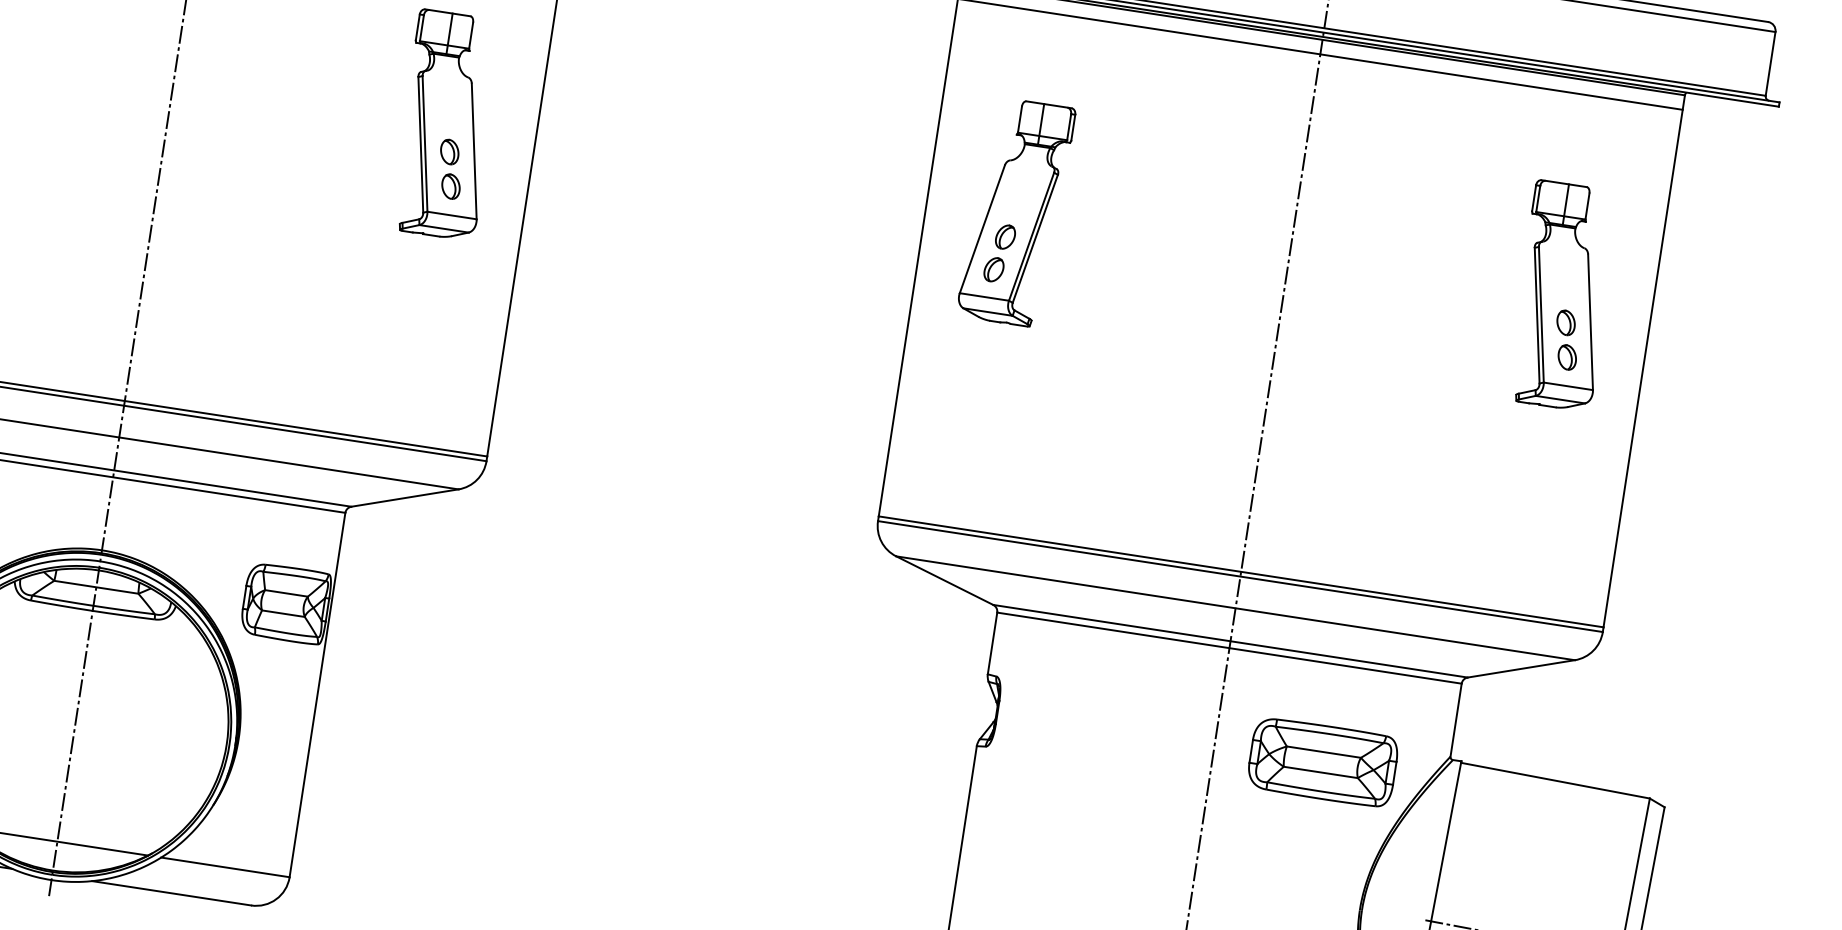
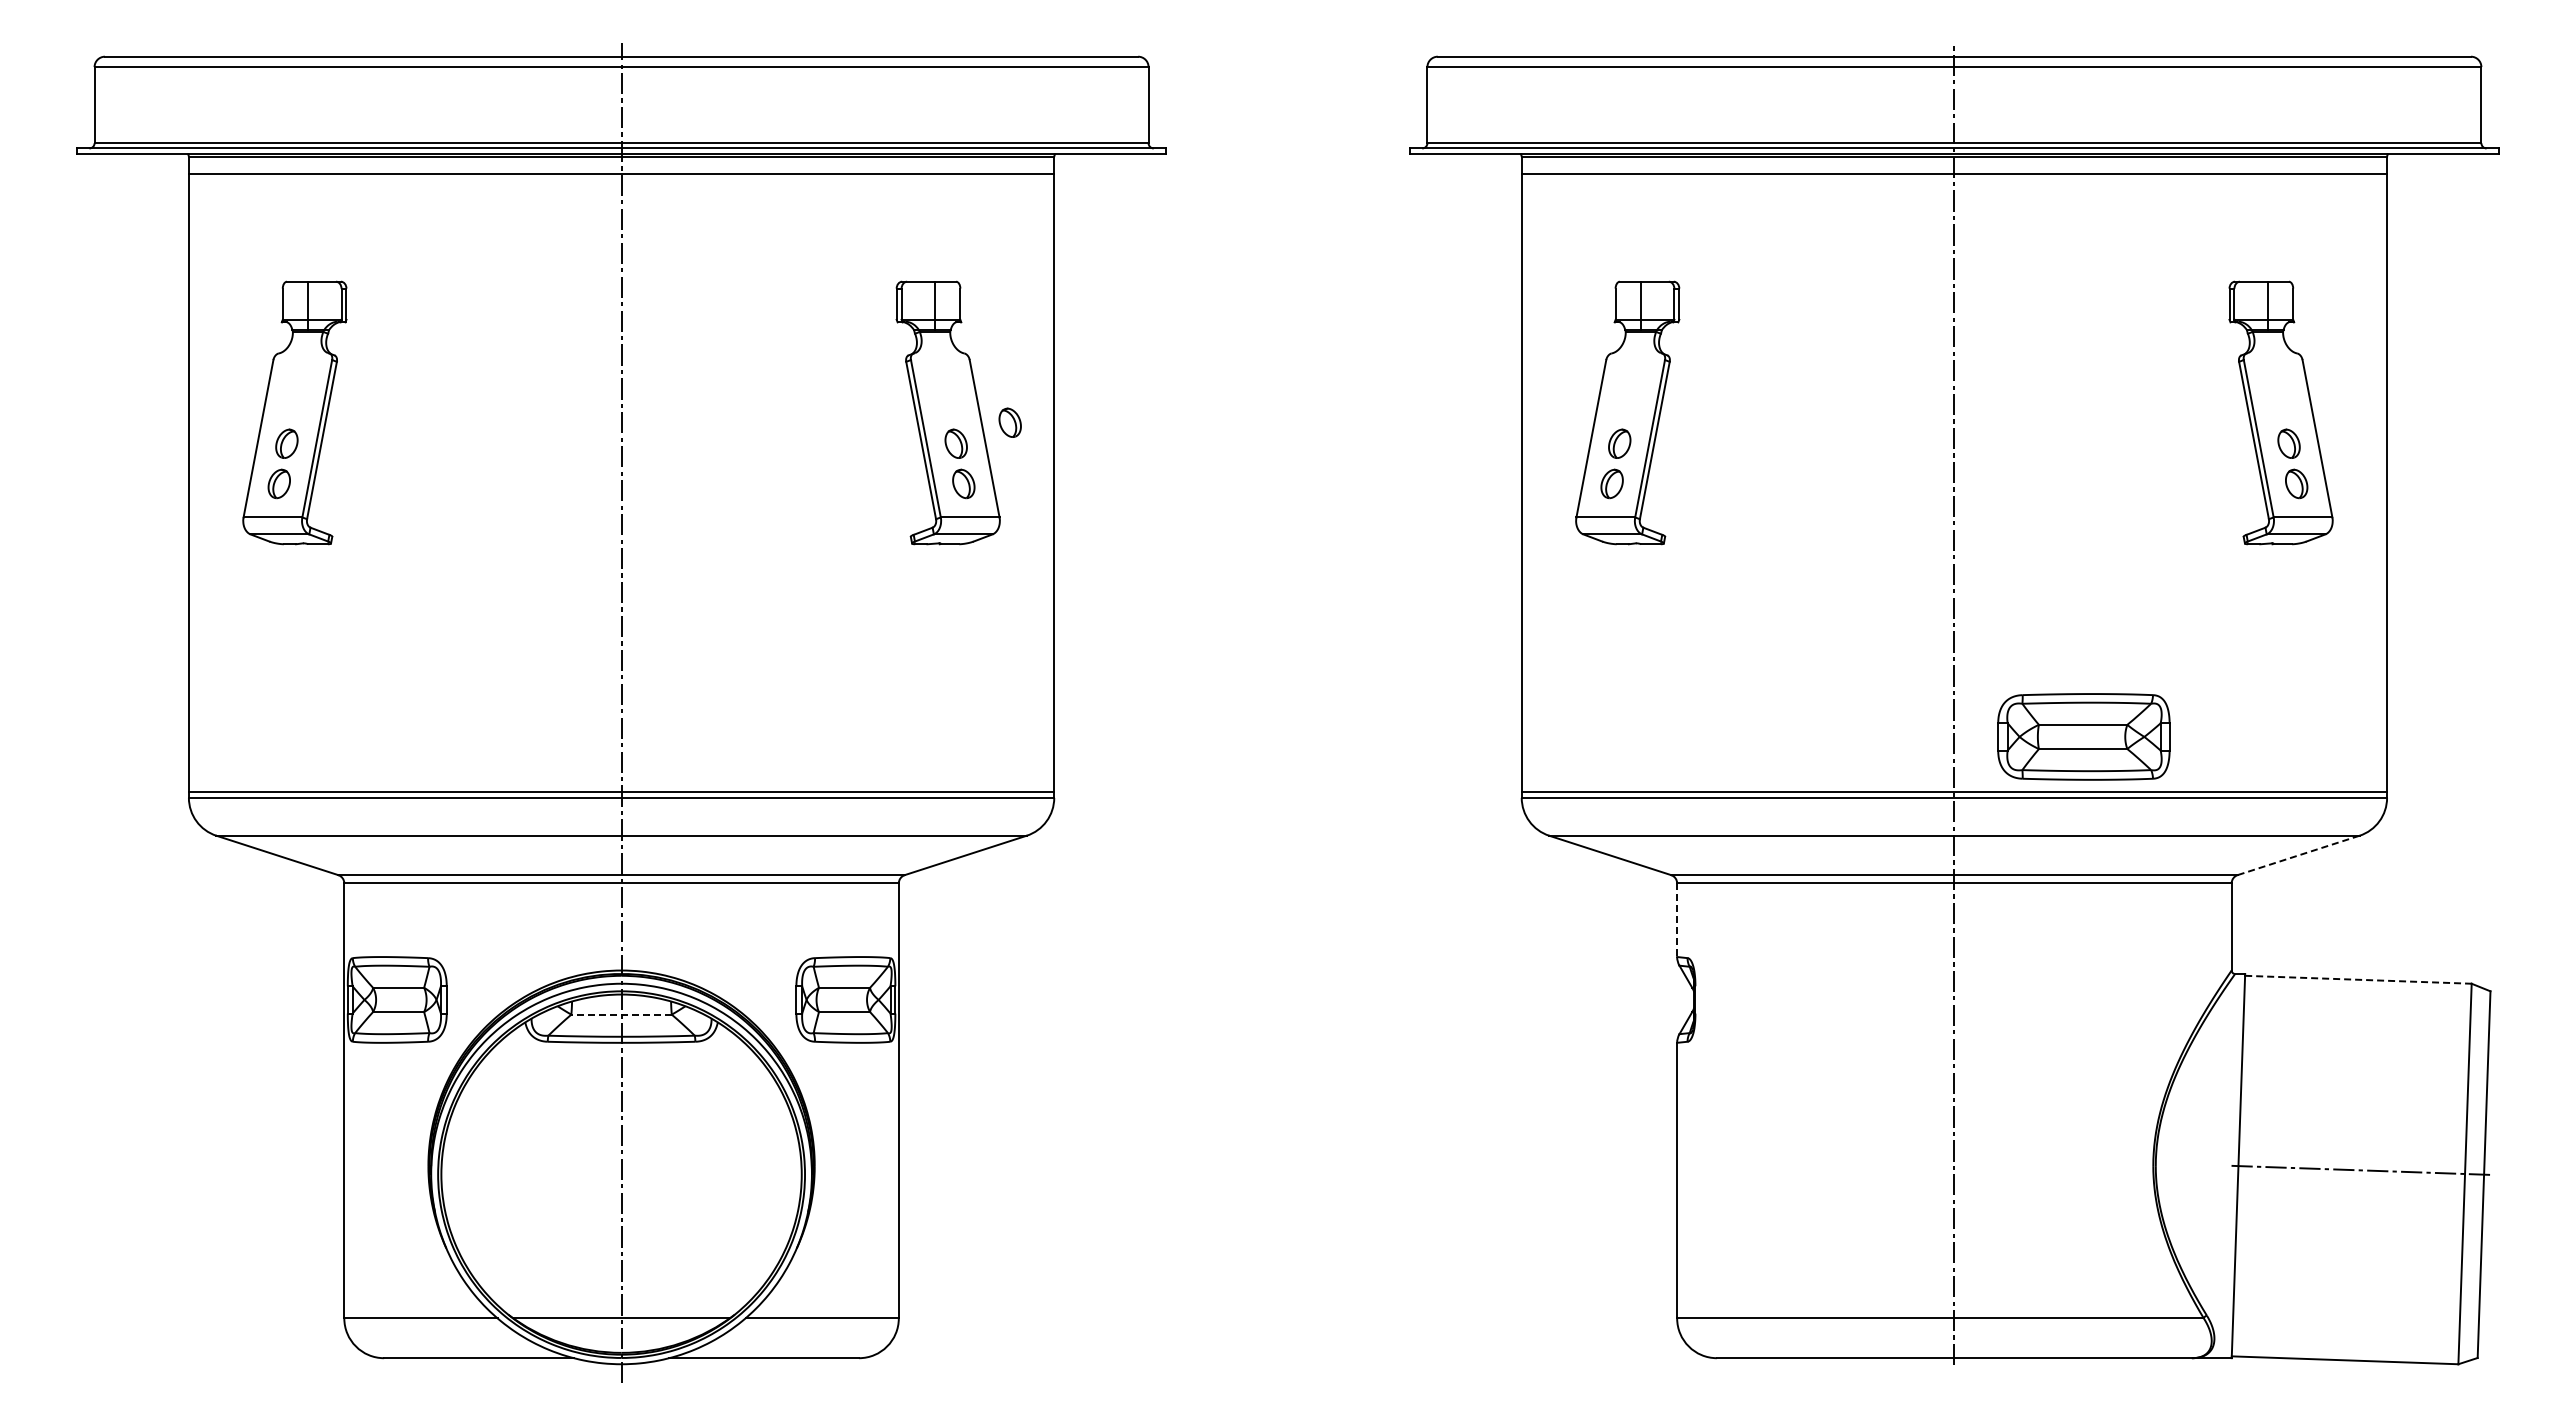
part: (497, 141) -> (1009, 422), added
line: (96, 587) -> (621, 1014), solid -> dashed
line: (992, 643) -> (1677, 920), solid -> dashed
line: (1521, 668) -> (2298, 855), solid -> dashed
part: (1322, 761) -> (2083, 736), moved
line: (1555, 780) -> (2358, 979), solid -> dashed

